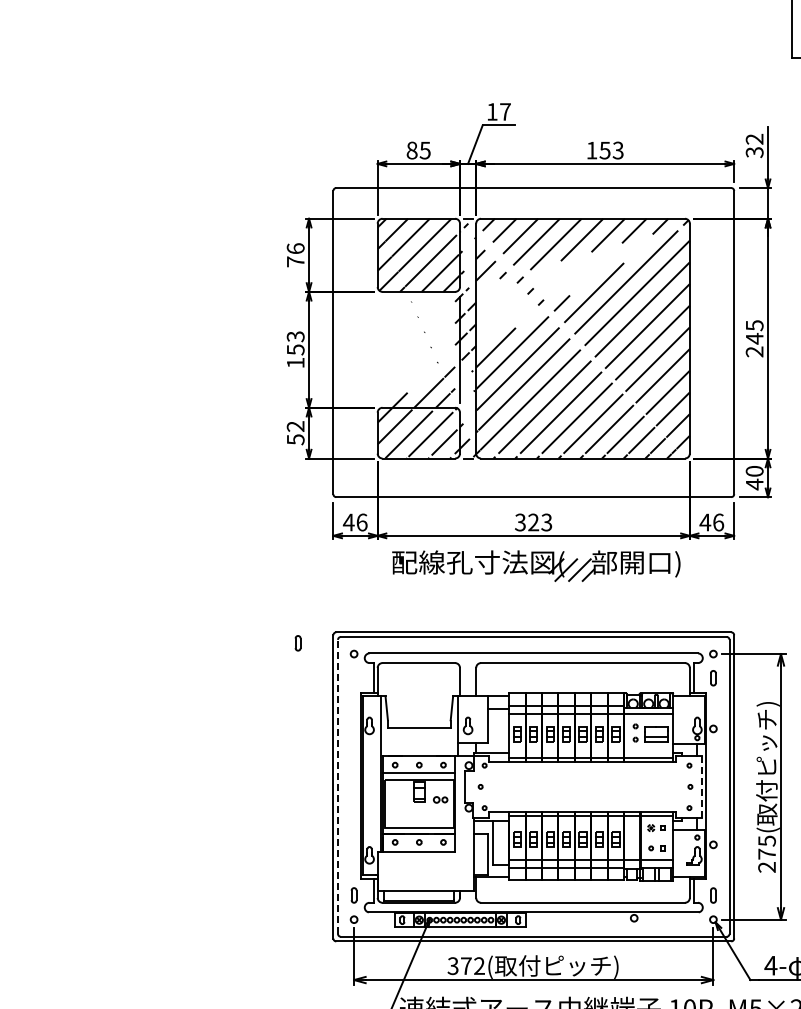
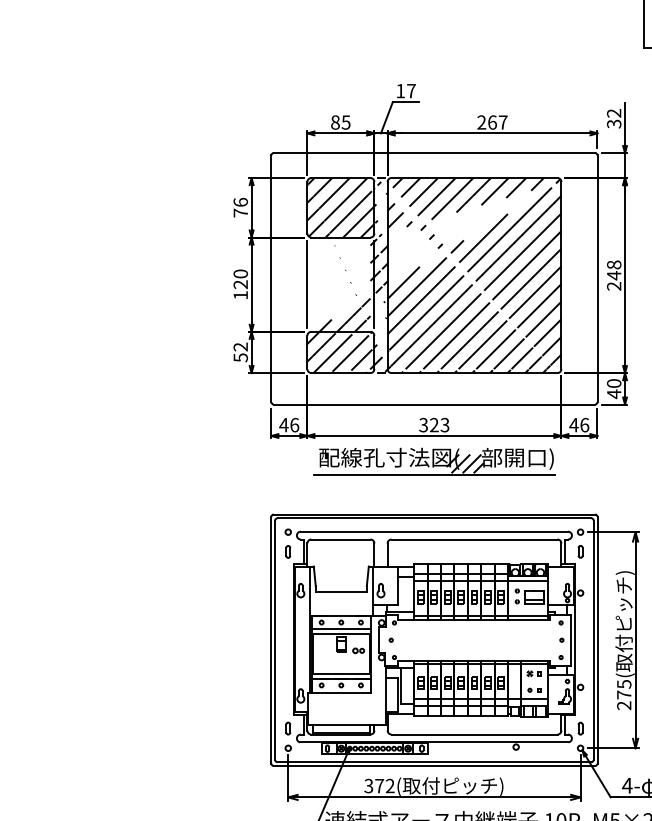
text: (604, 150) -> (491, 122), 153 -> 267
text: (754, 325) -> (614, 264), 245 -> 248
text: (295, 343) -> (240, 279), 153 -> 120
line: (377, 349) -> (307, 284), added
line: (533, 584) -> (434, 475), added
part: (297, 643) -> (287, 552), moved
line: (338, 786) -> (275, 639), dashed -> solid
line: (701, 787) -> (570, 640), dashed -> solid

